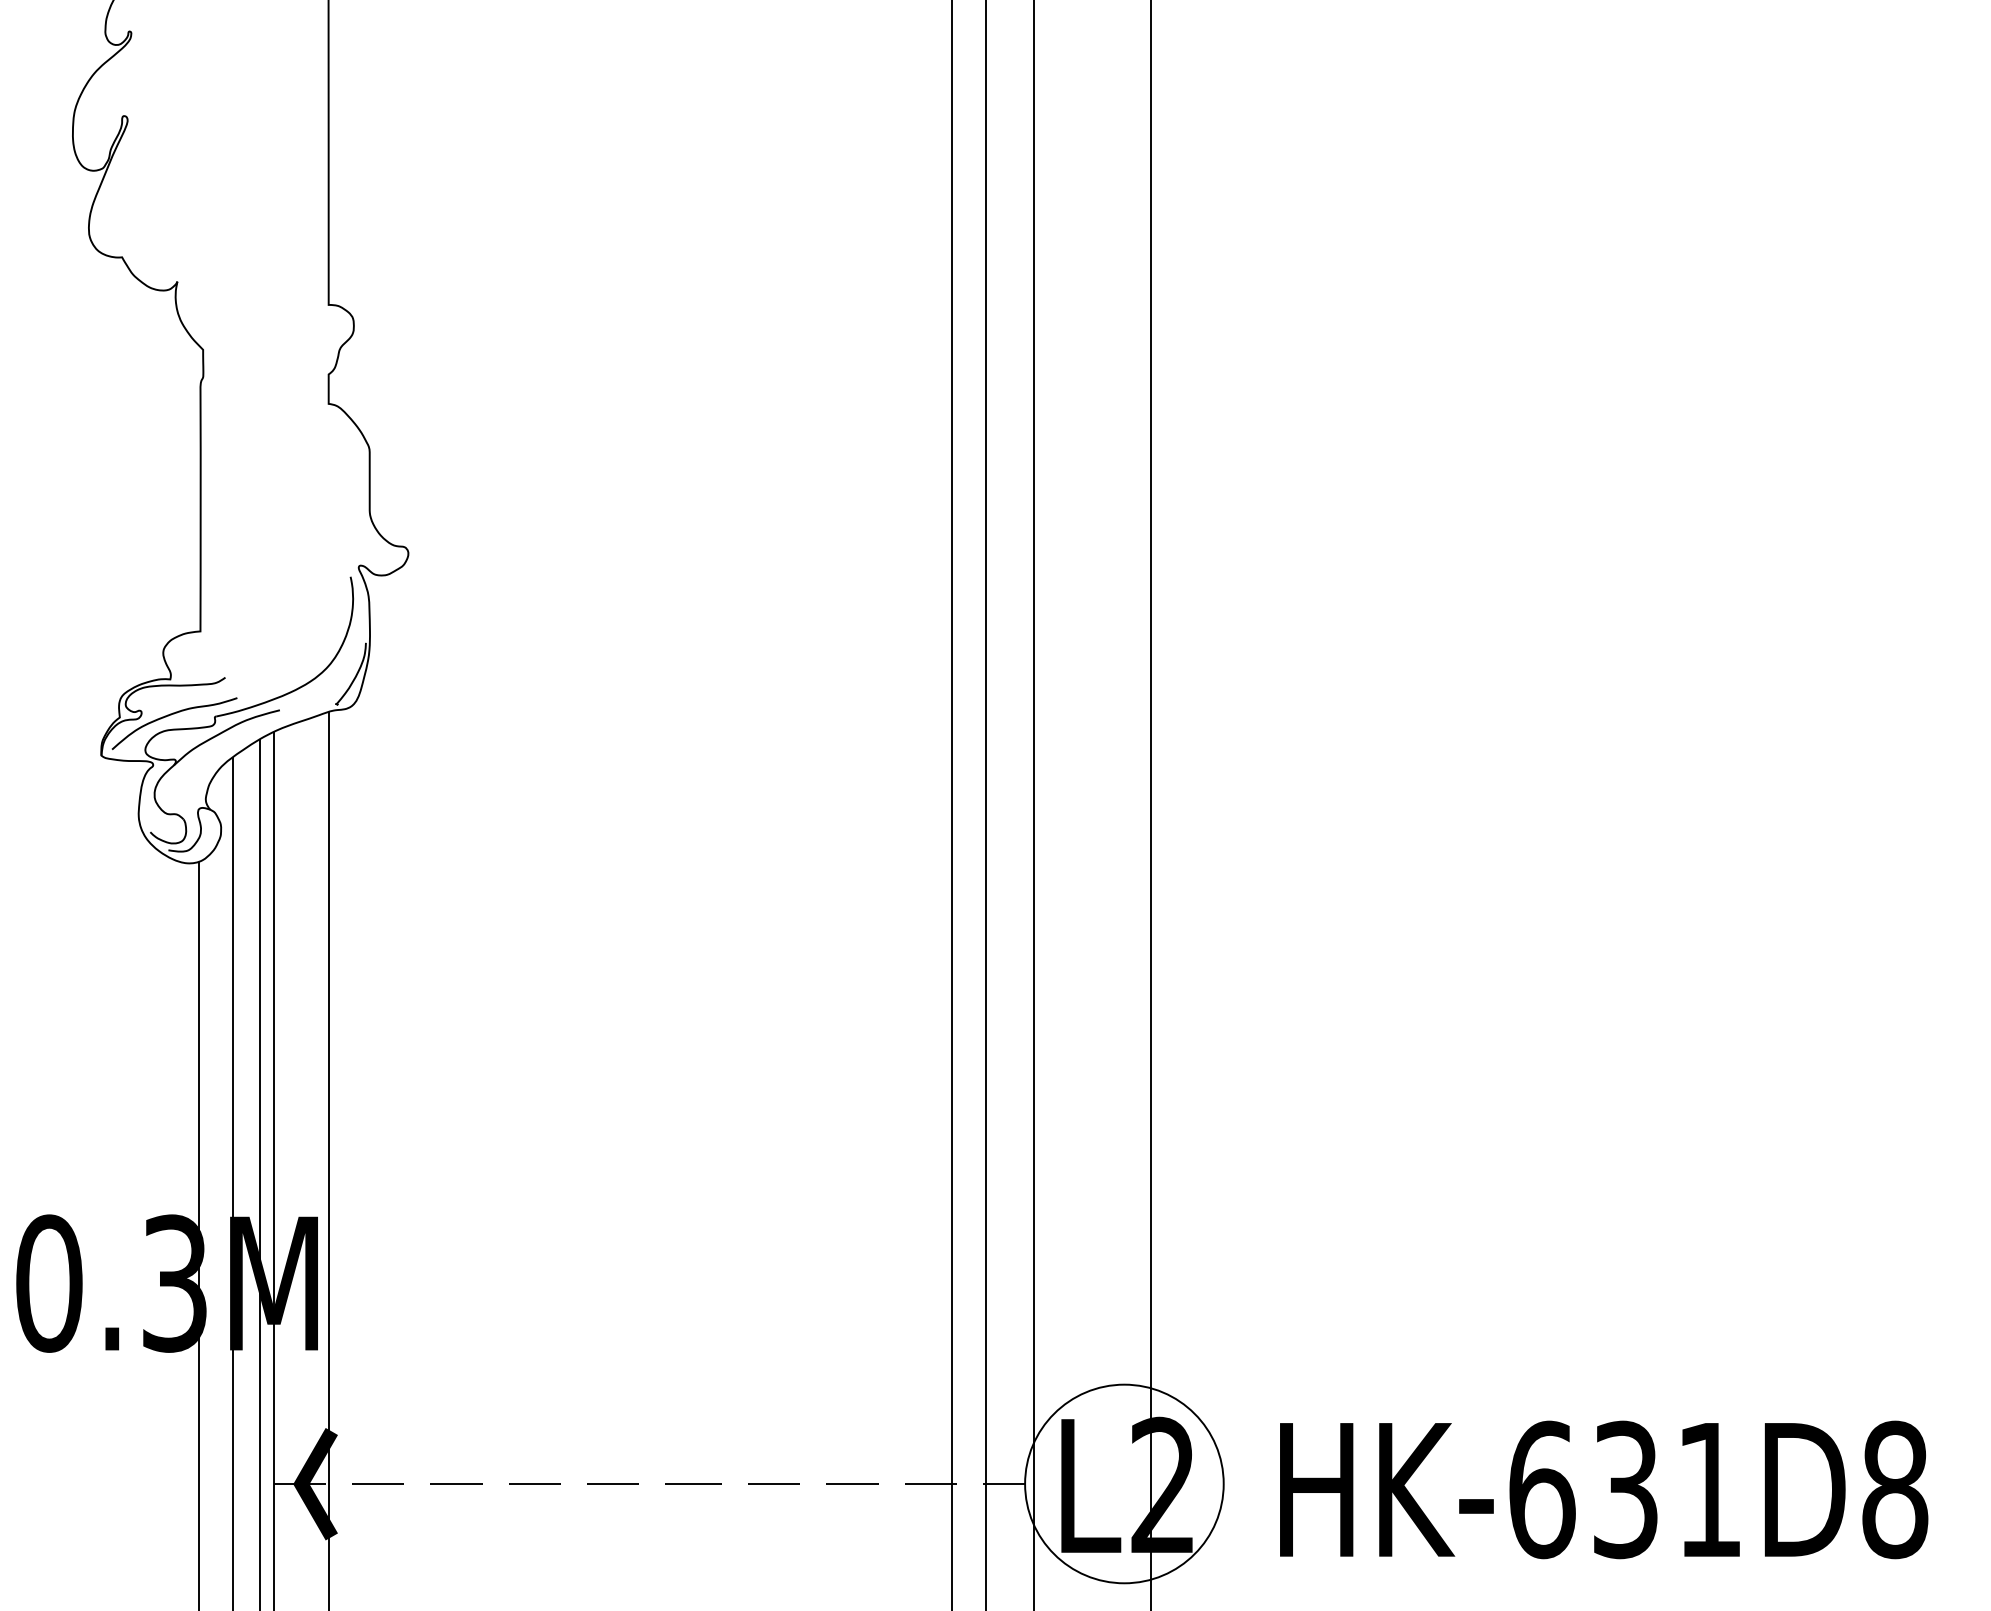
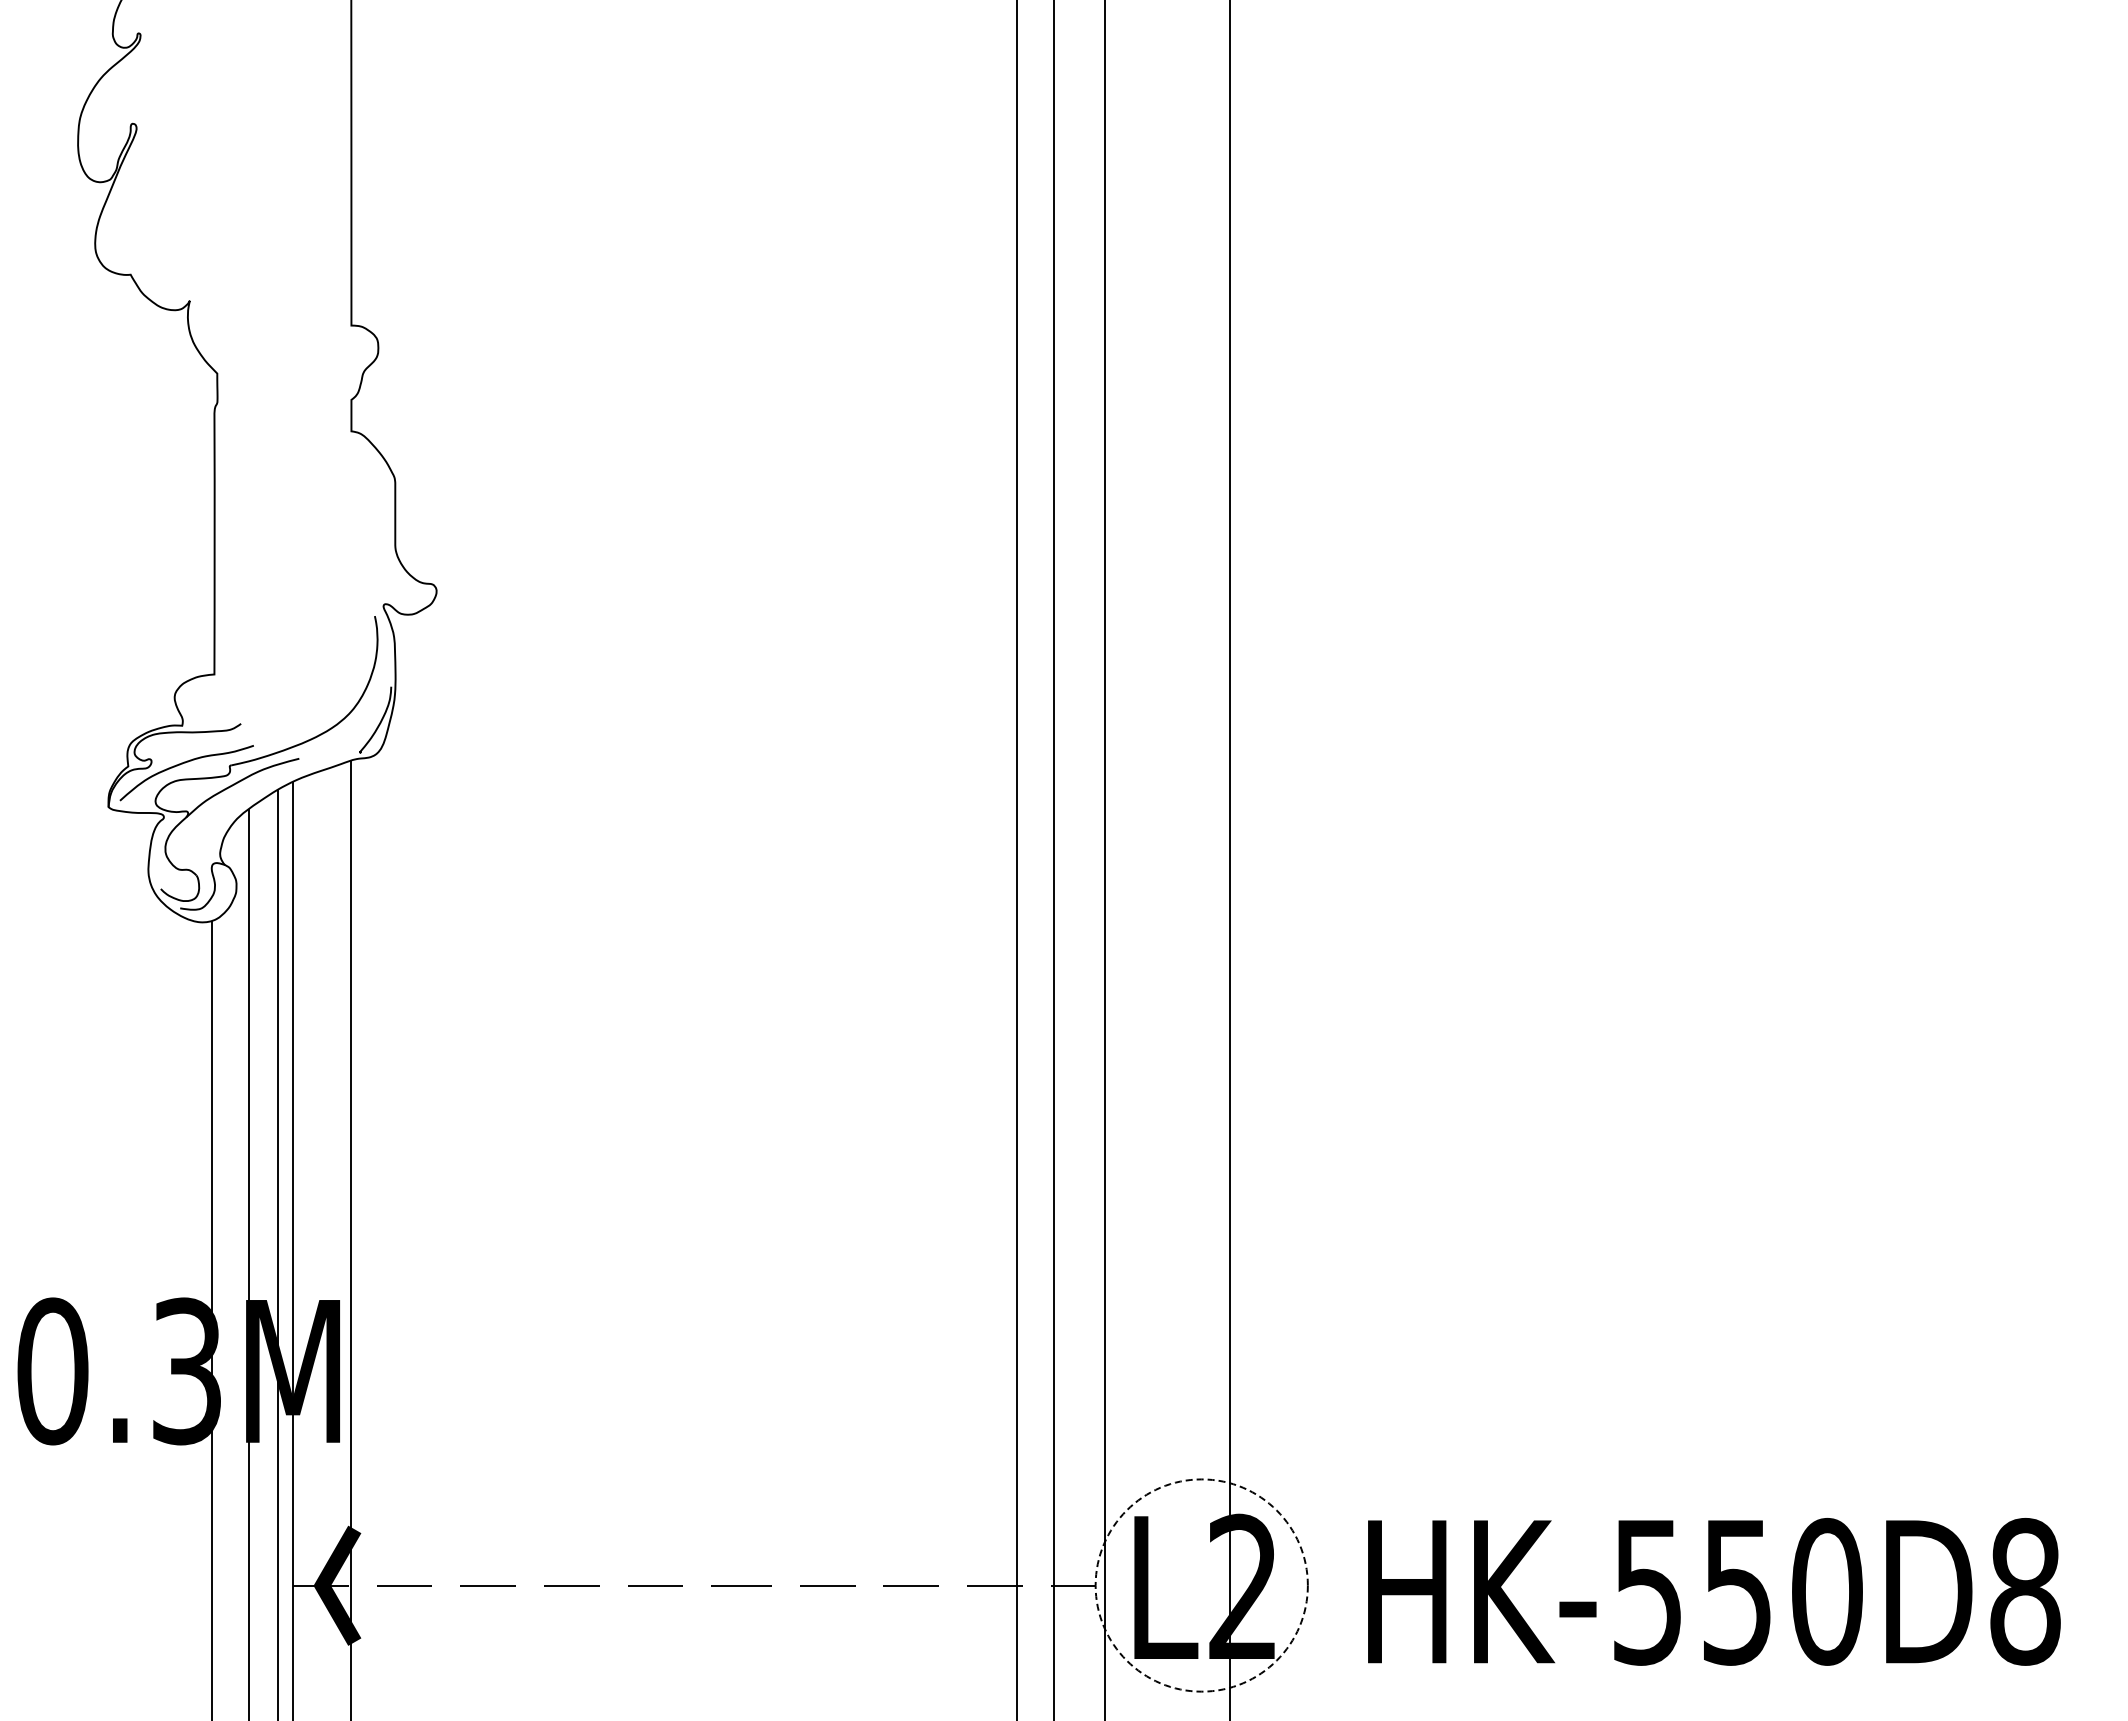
circle: (1124, 1483) -> (1201, 1585), solid -> dashed
text: (1625, 1489) -> (1737, 1591), HK-631D8 -> HK-550D8

